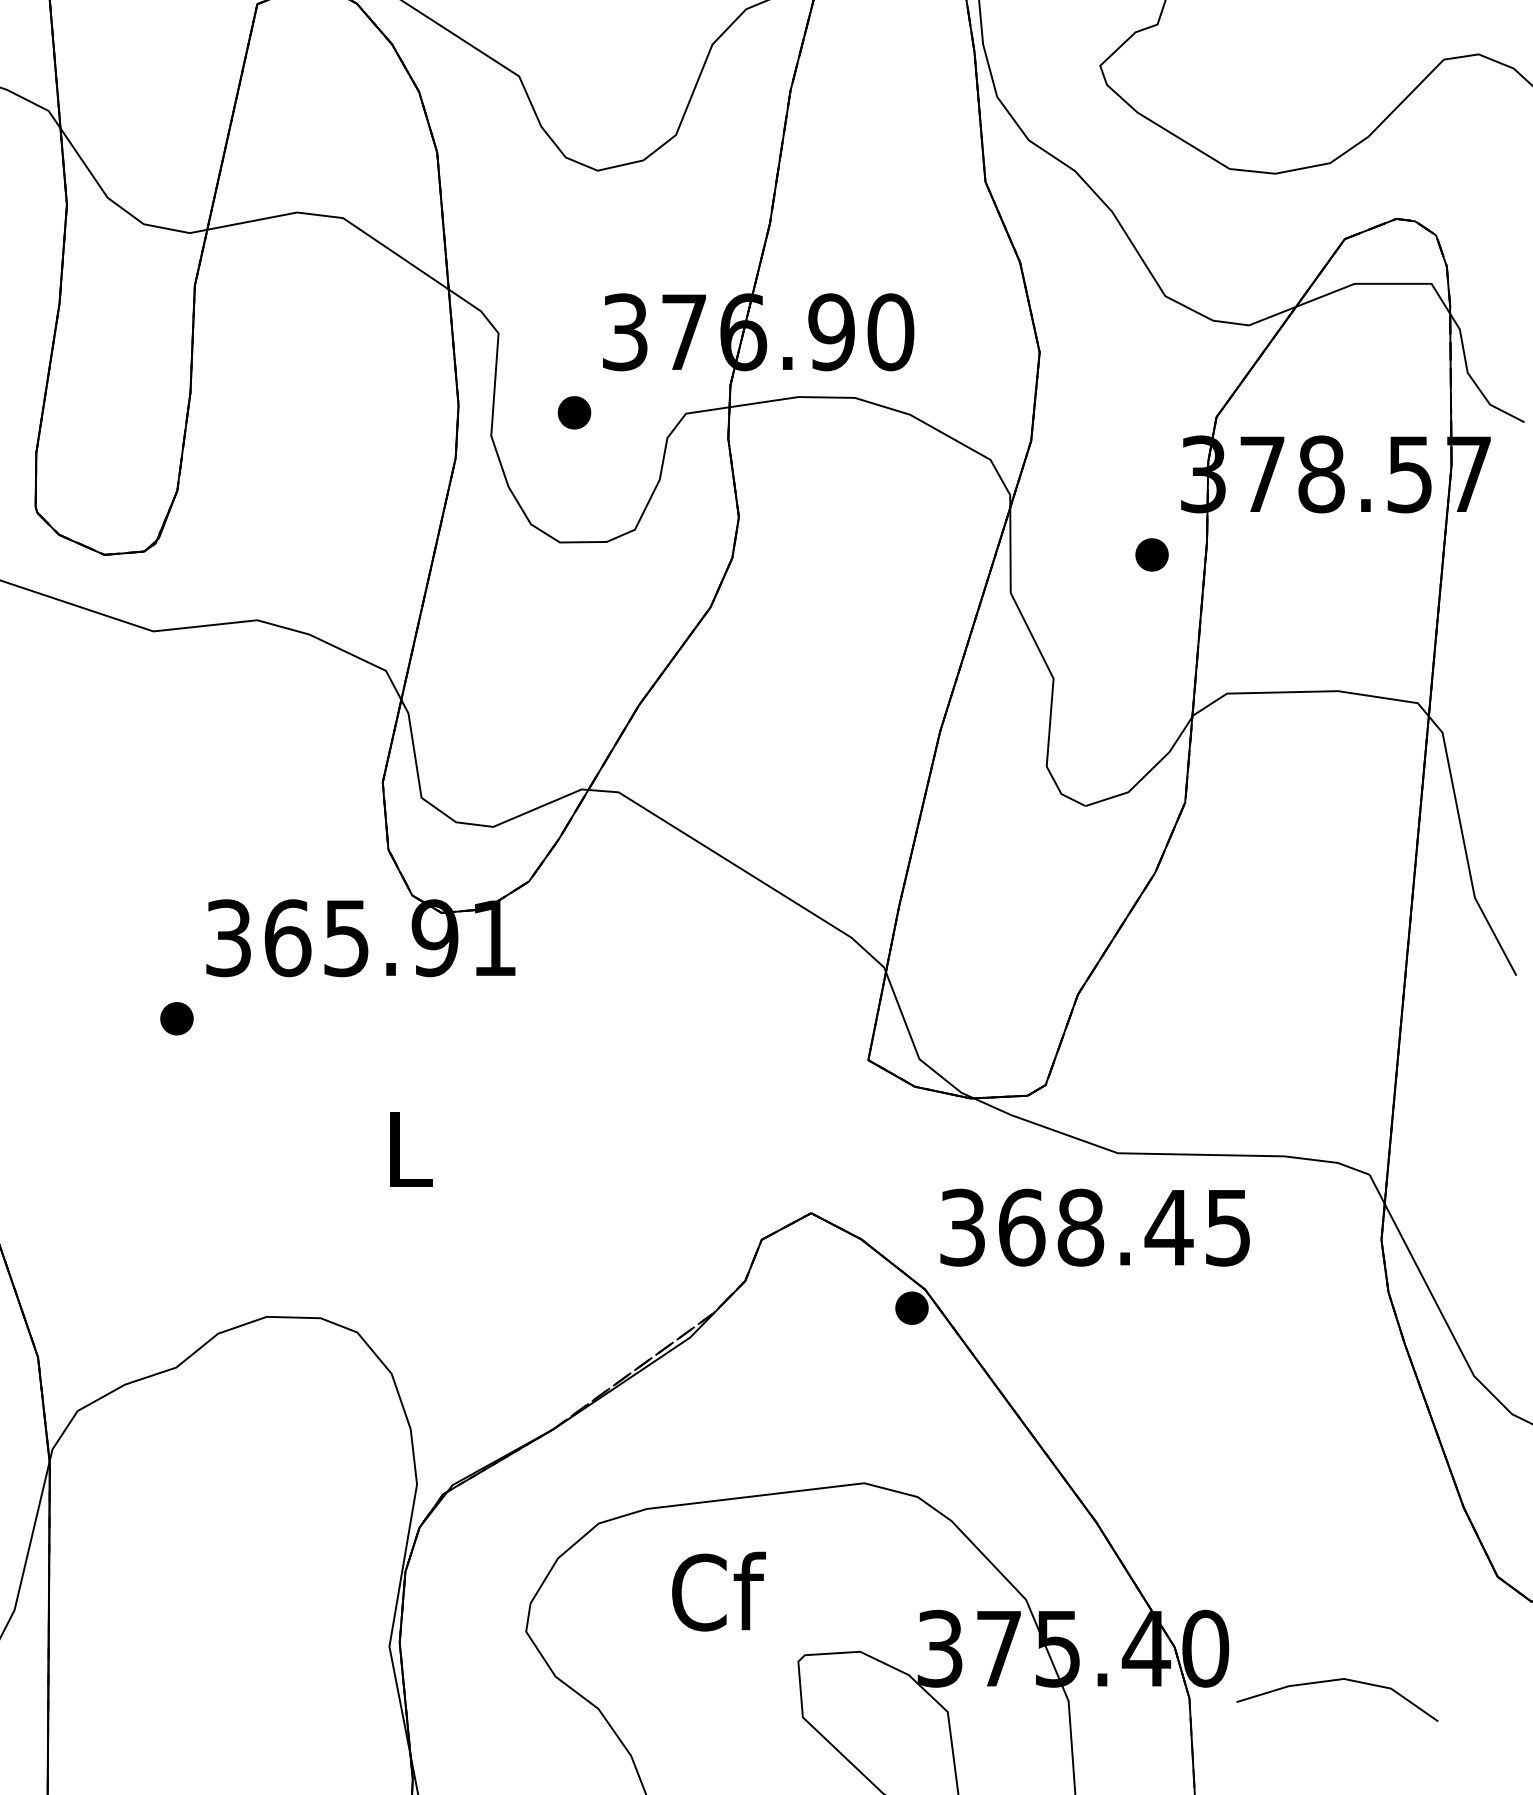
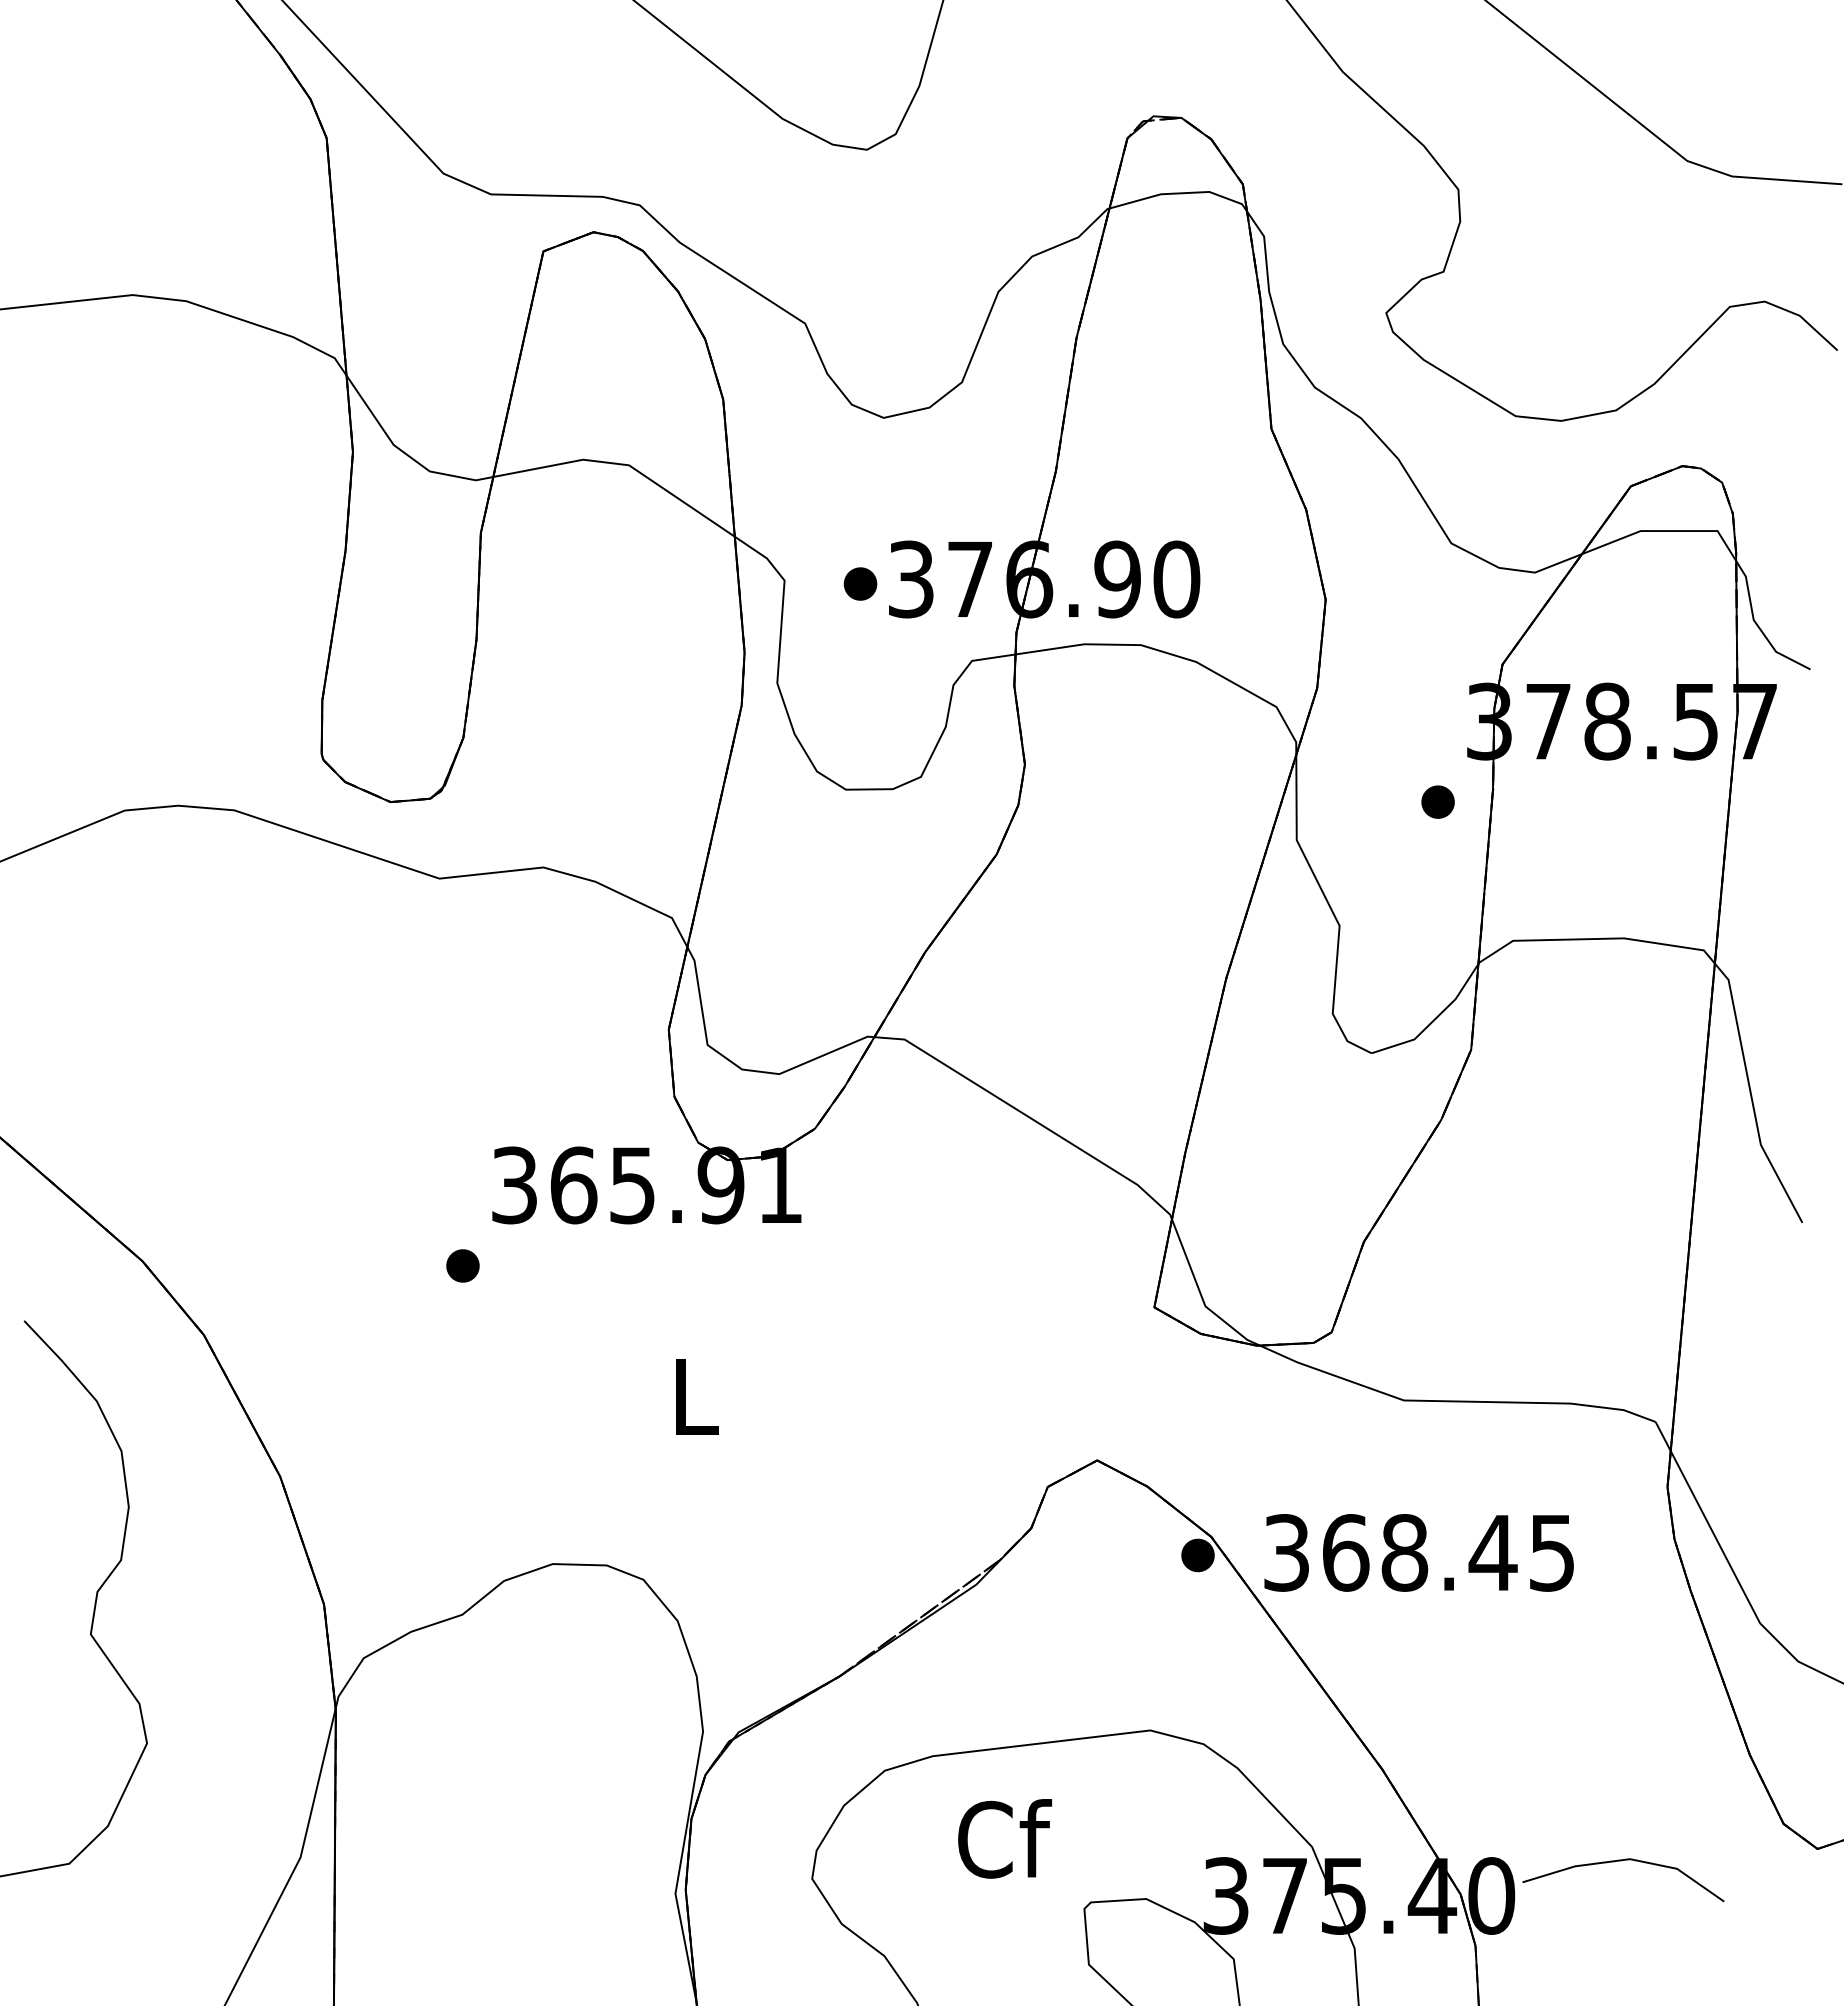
part: (574, 412) -> (860, 583), moved
text: (1094, 1227) -> (1418, 1552), moved
line: (1336, 1681) -> (1622, 1861), moved

